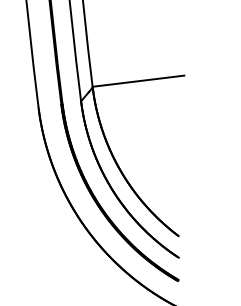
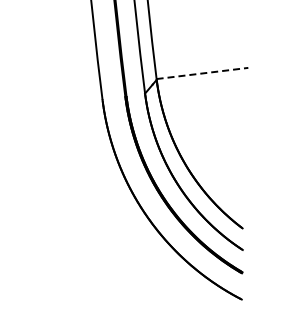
line: (138, 81) -> (202, 73), solid -> dashed

